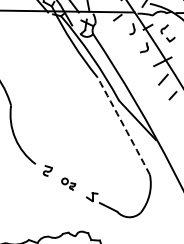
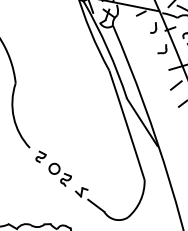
arc: (123, 125) -> (126, 124), dashed -> solid
part: (68, 183) -> (59, 173), size x1.67

